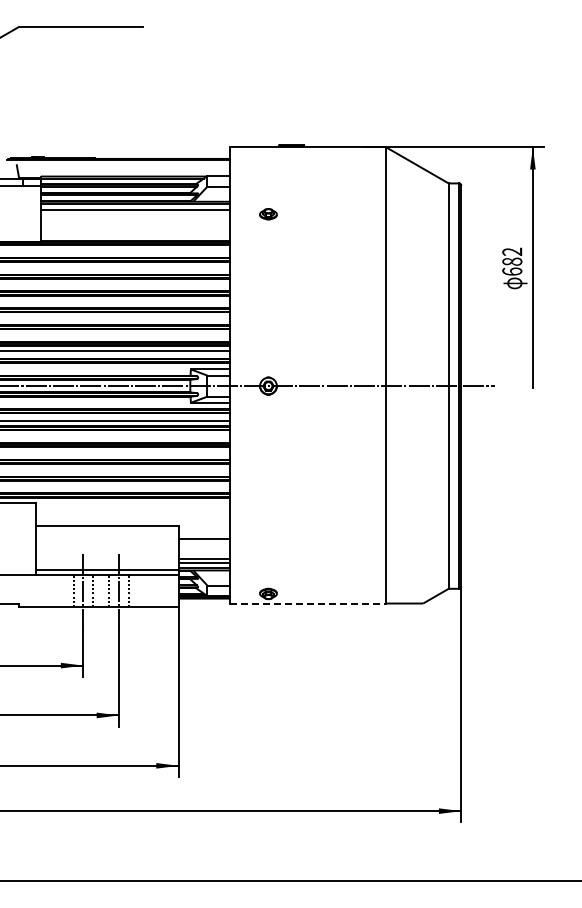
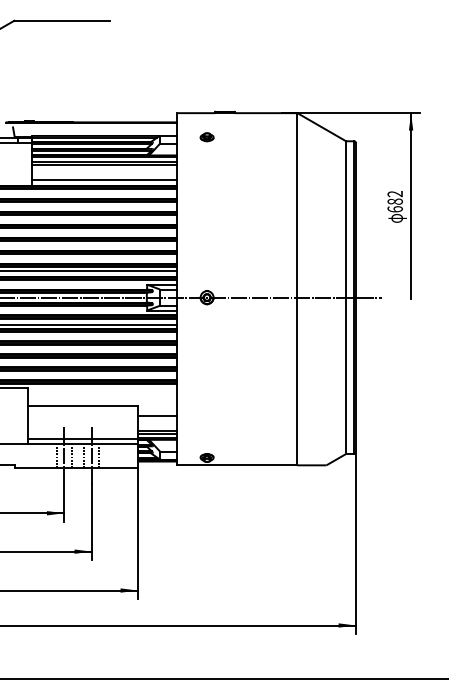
line: (134, 213) -> (103, 164), added
part: (268, 214) -> (207, 137), moved
line: (134, 233) -> (103, 179), added
line: (307, 603) -> (237, 465), dashed -> solid

